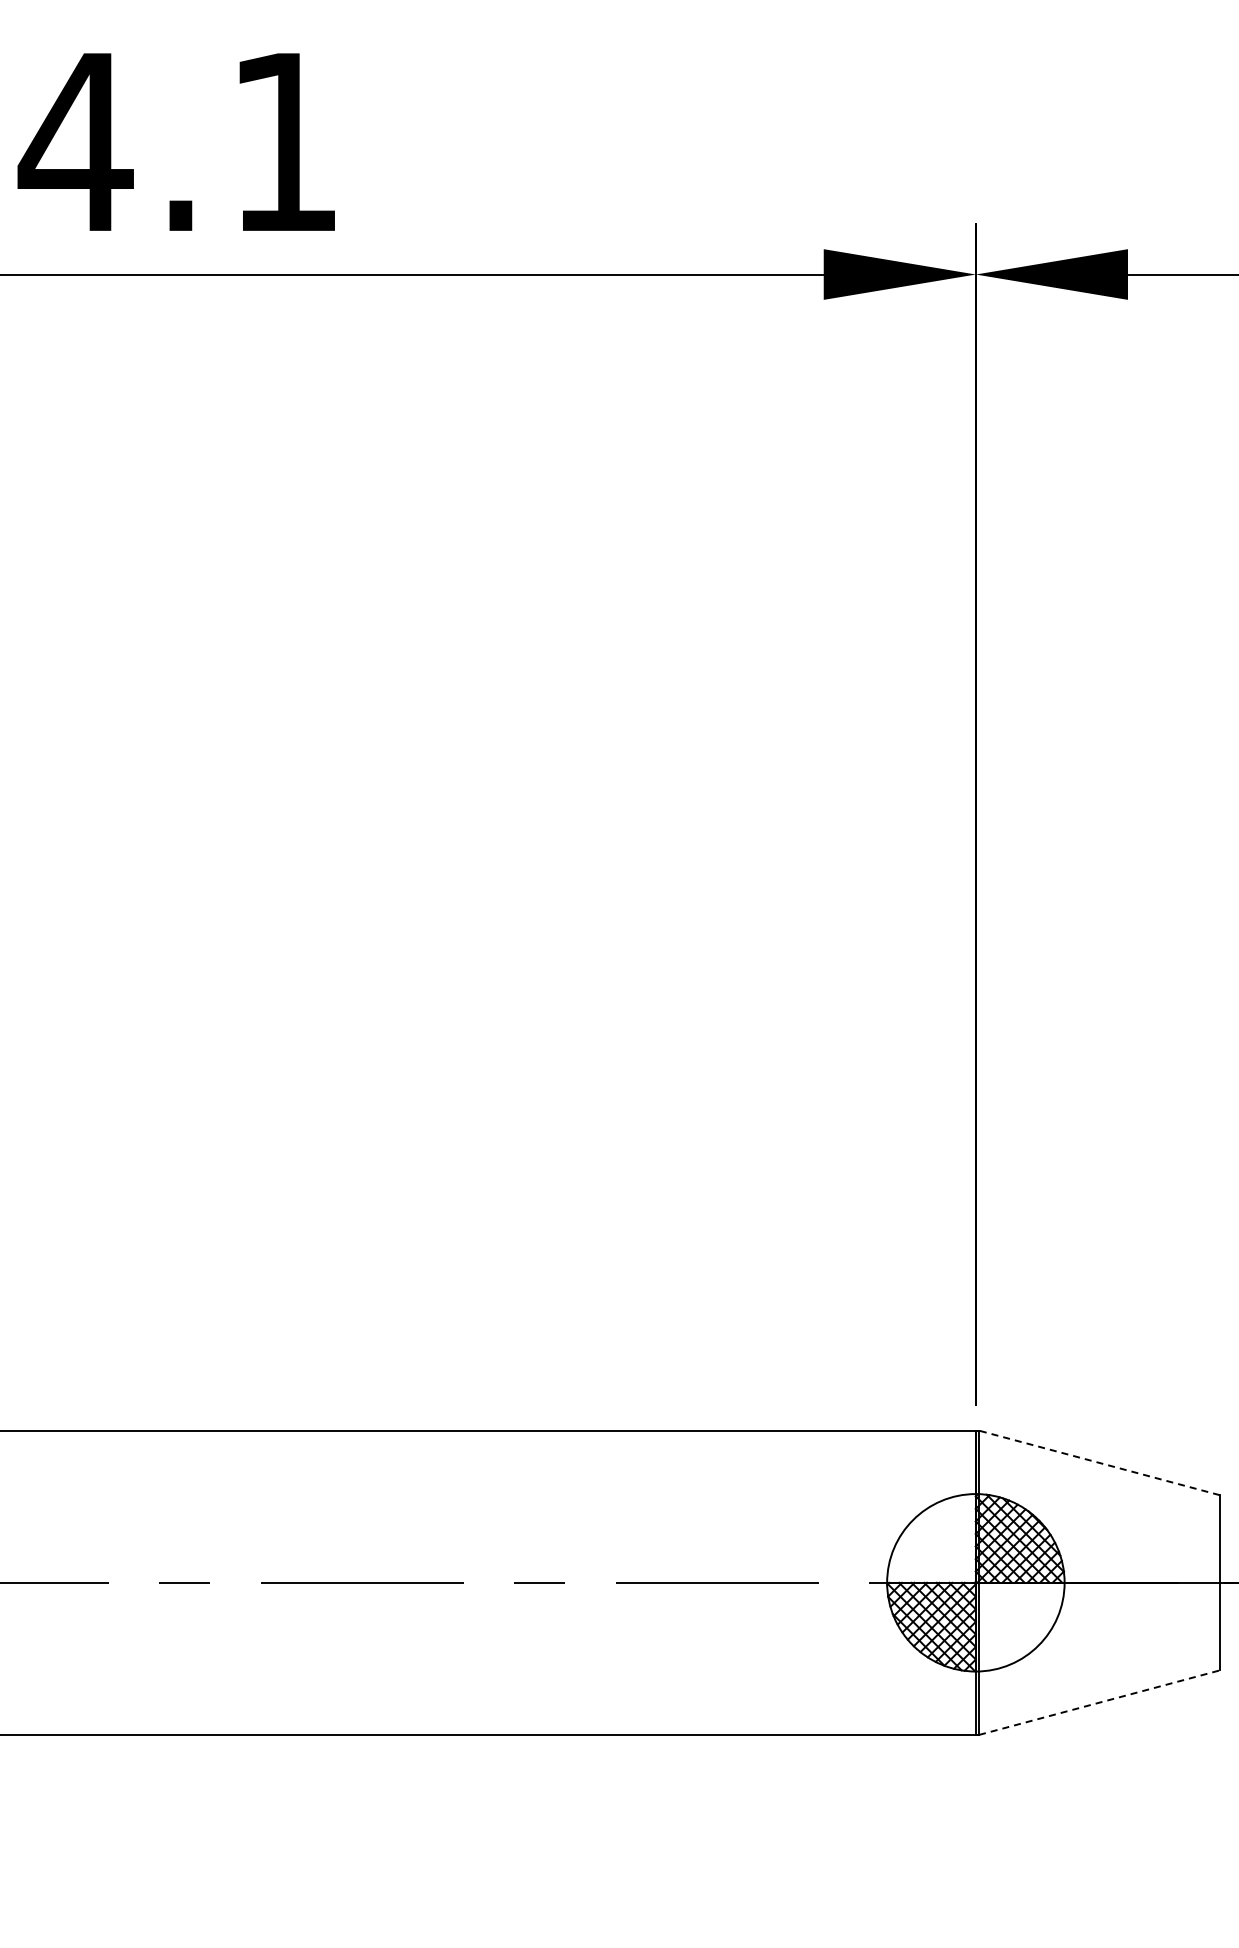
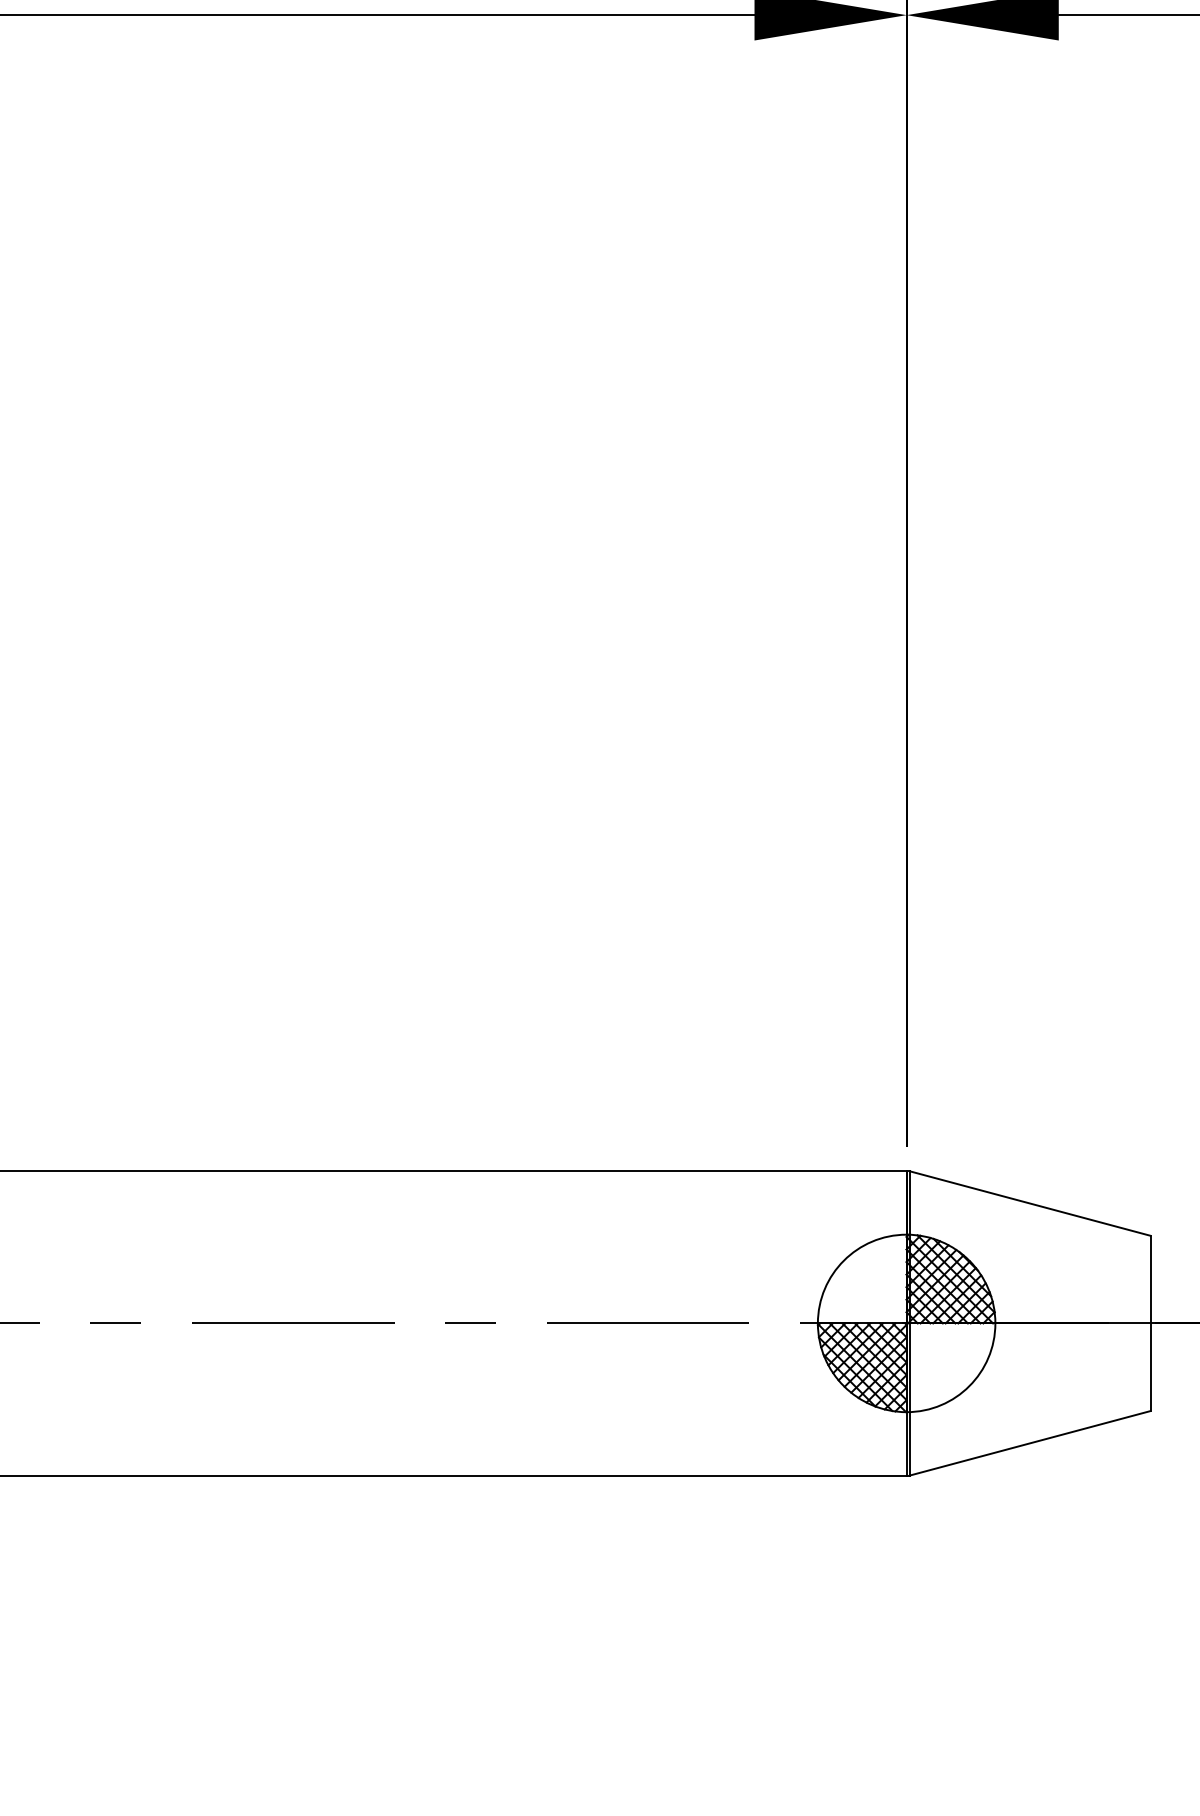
line: (1099, 1462) -> (1030, 1203), dashed -> solid
line: (1099, 1702) -> (1030, 1443), dashed -> solid

